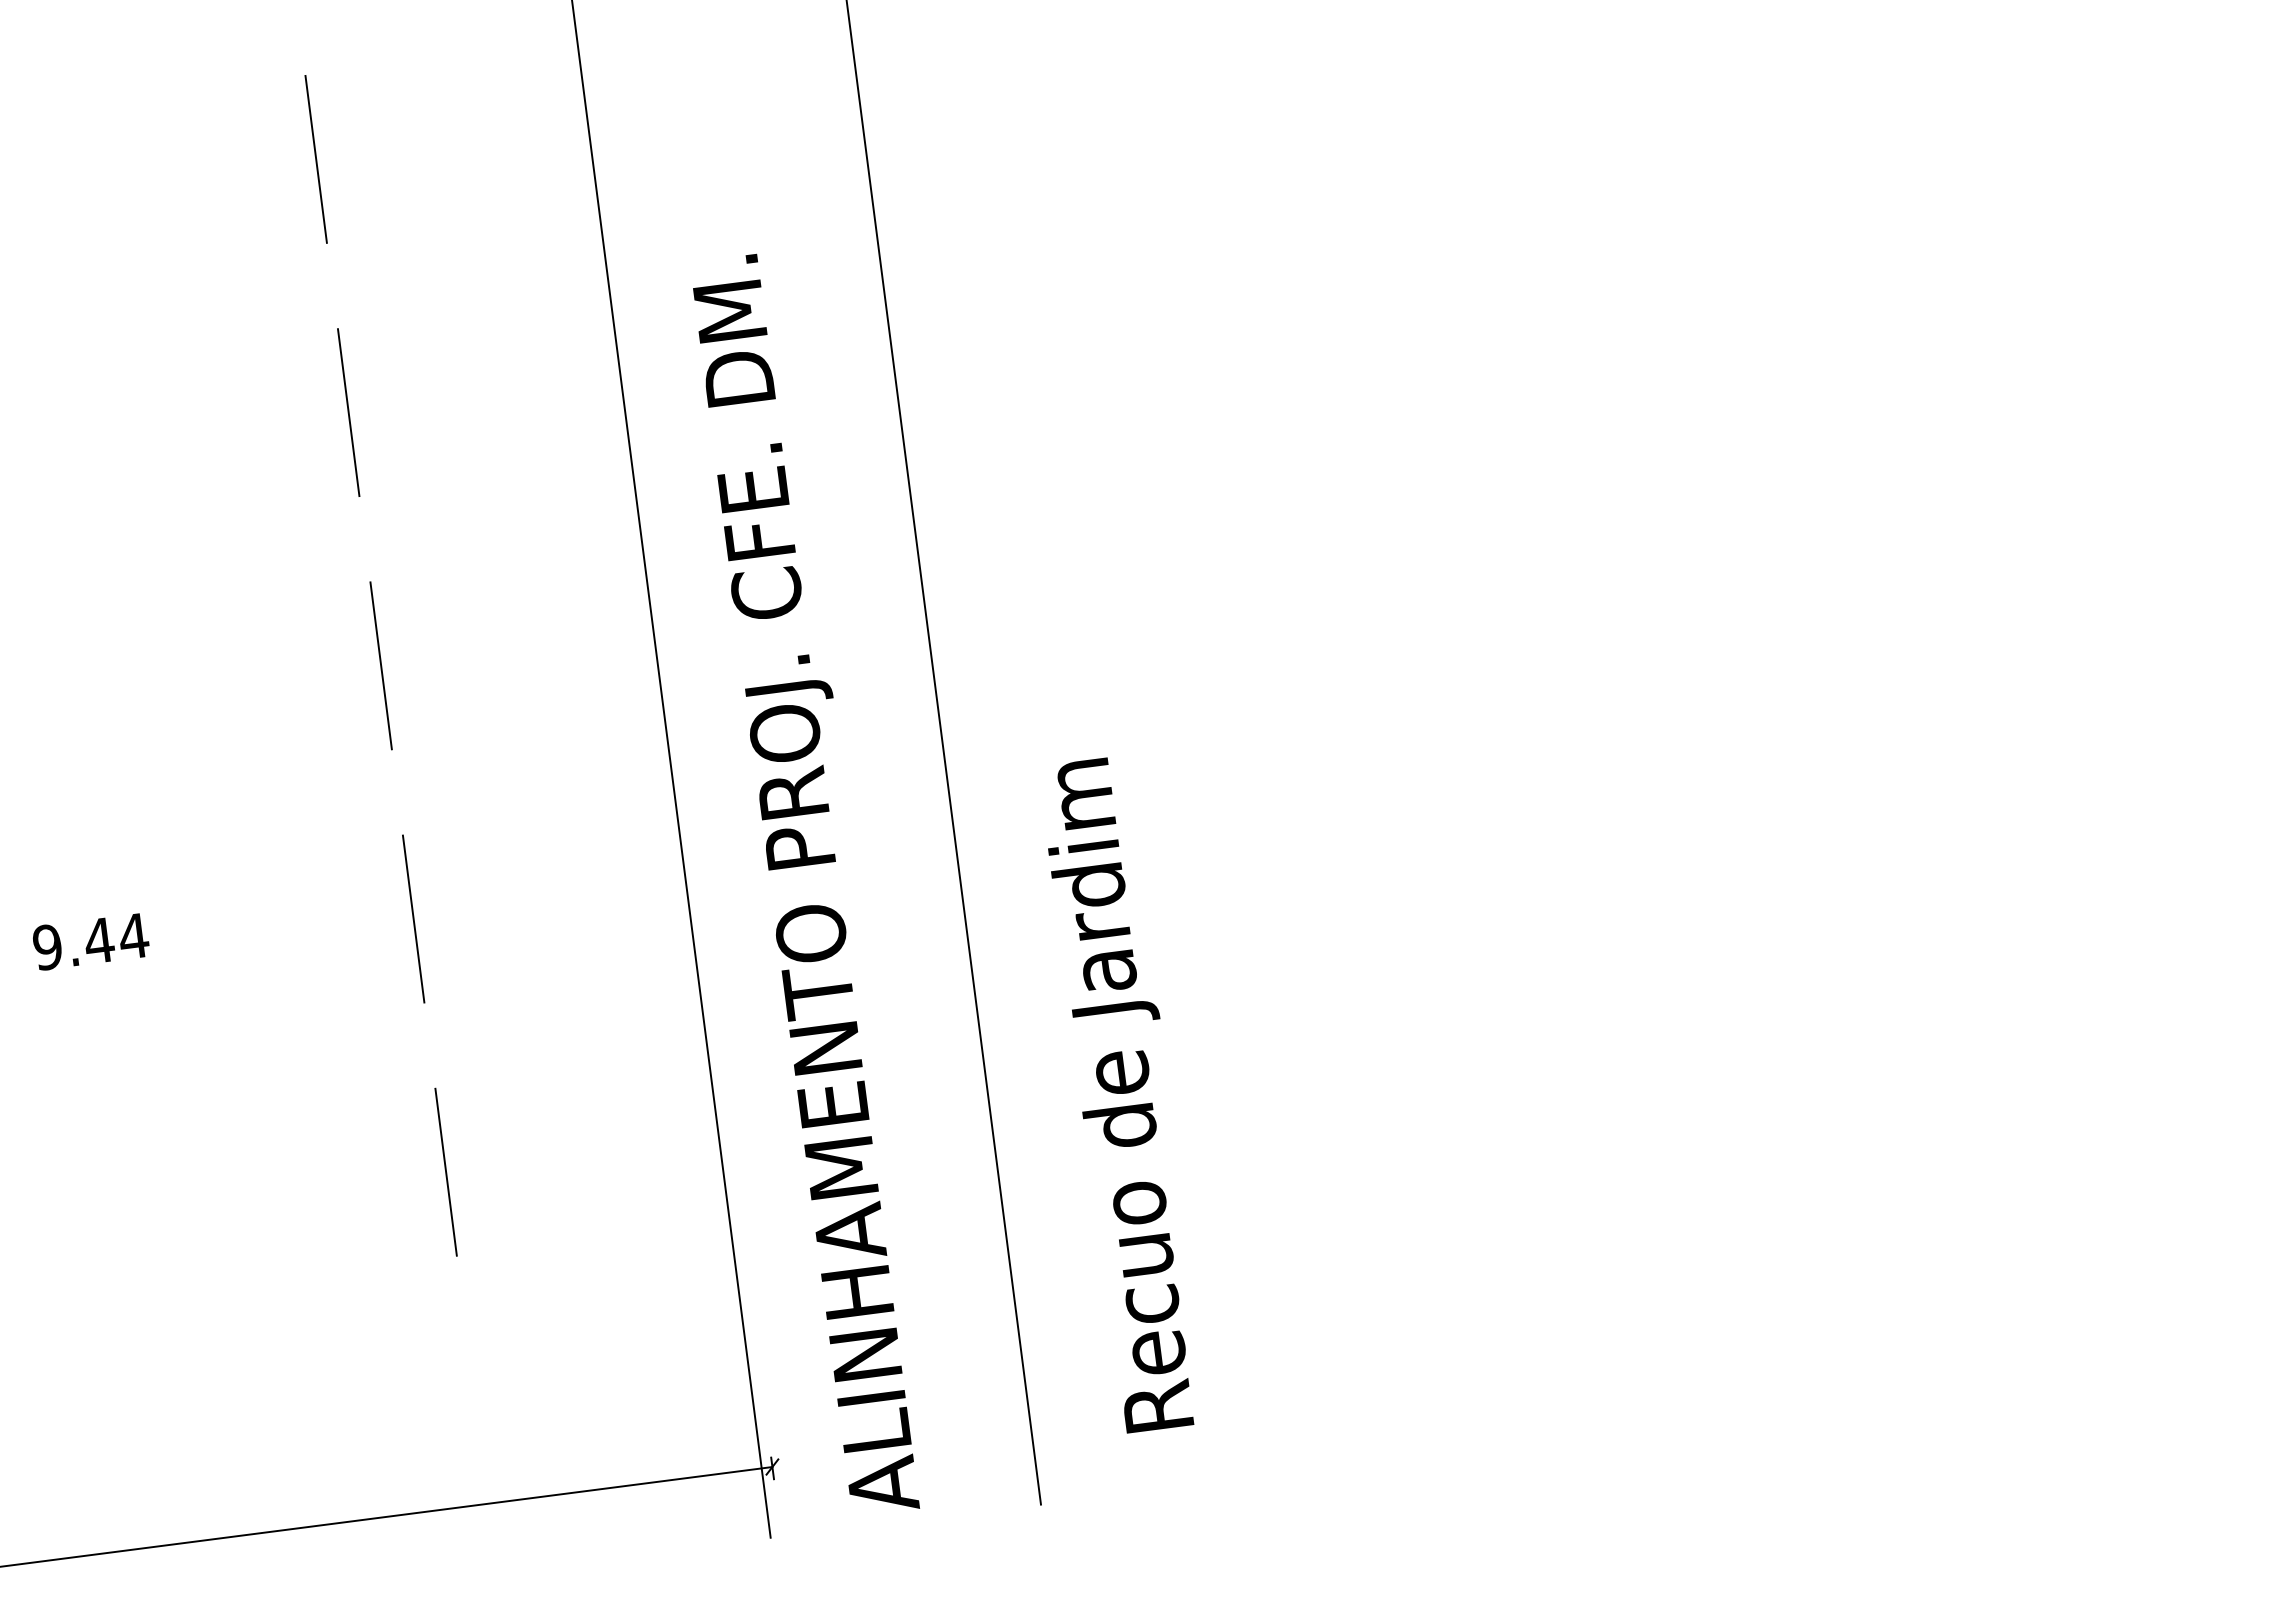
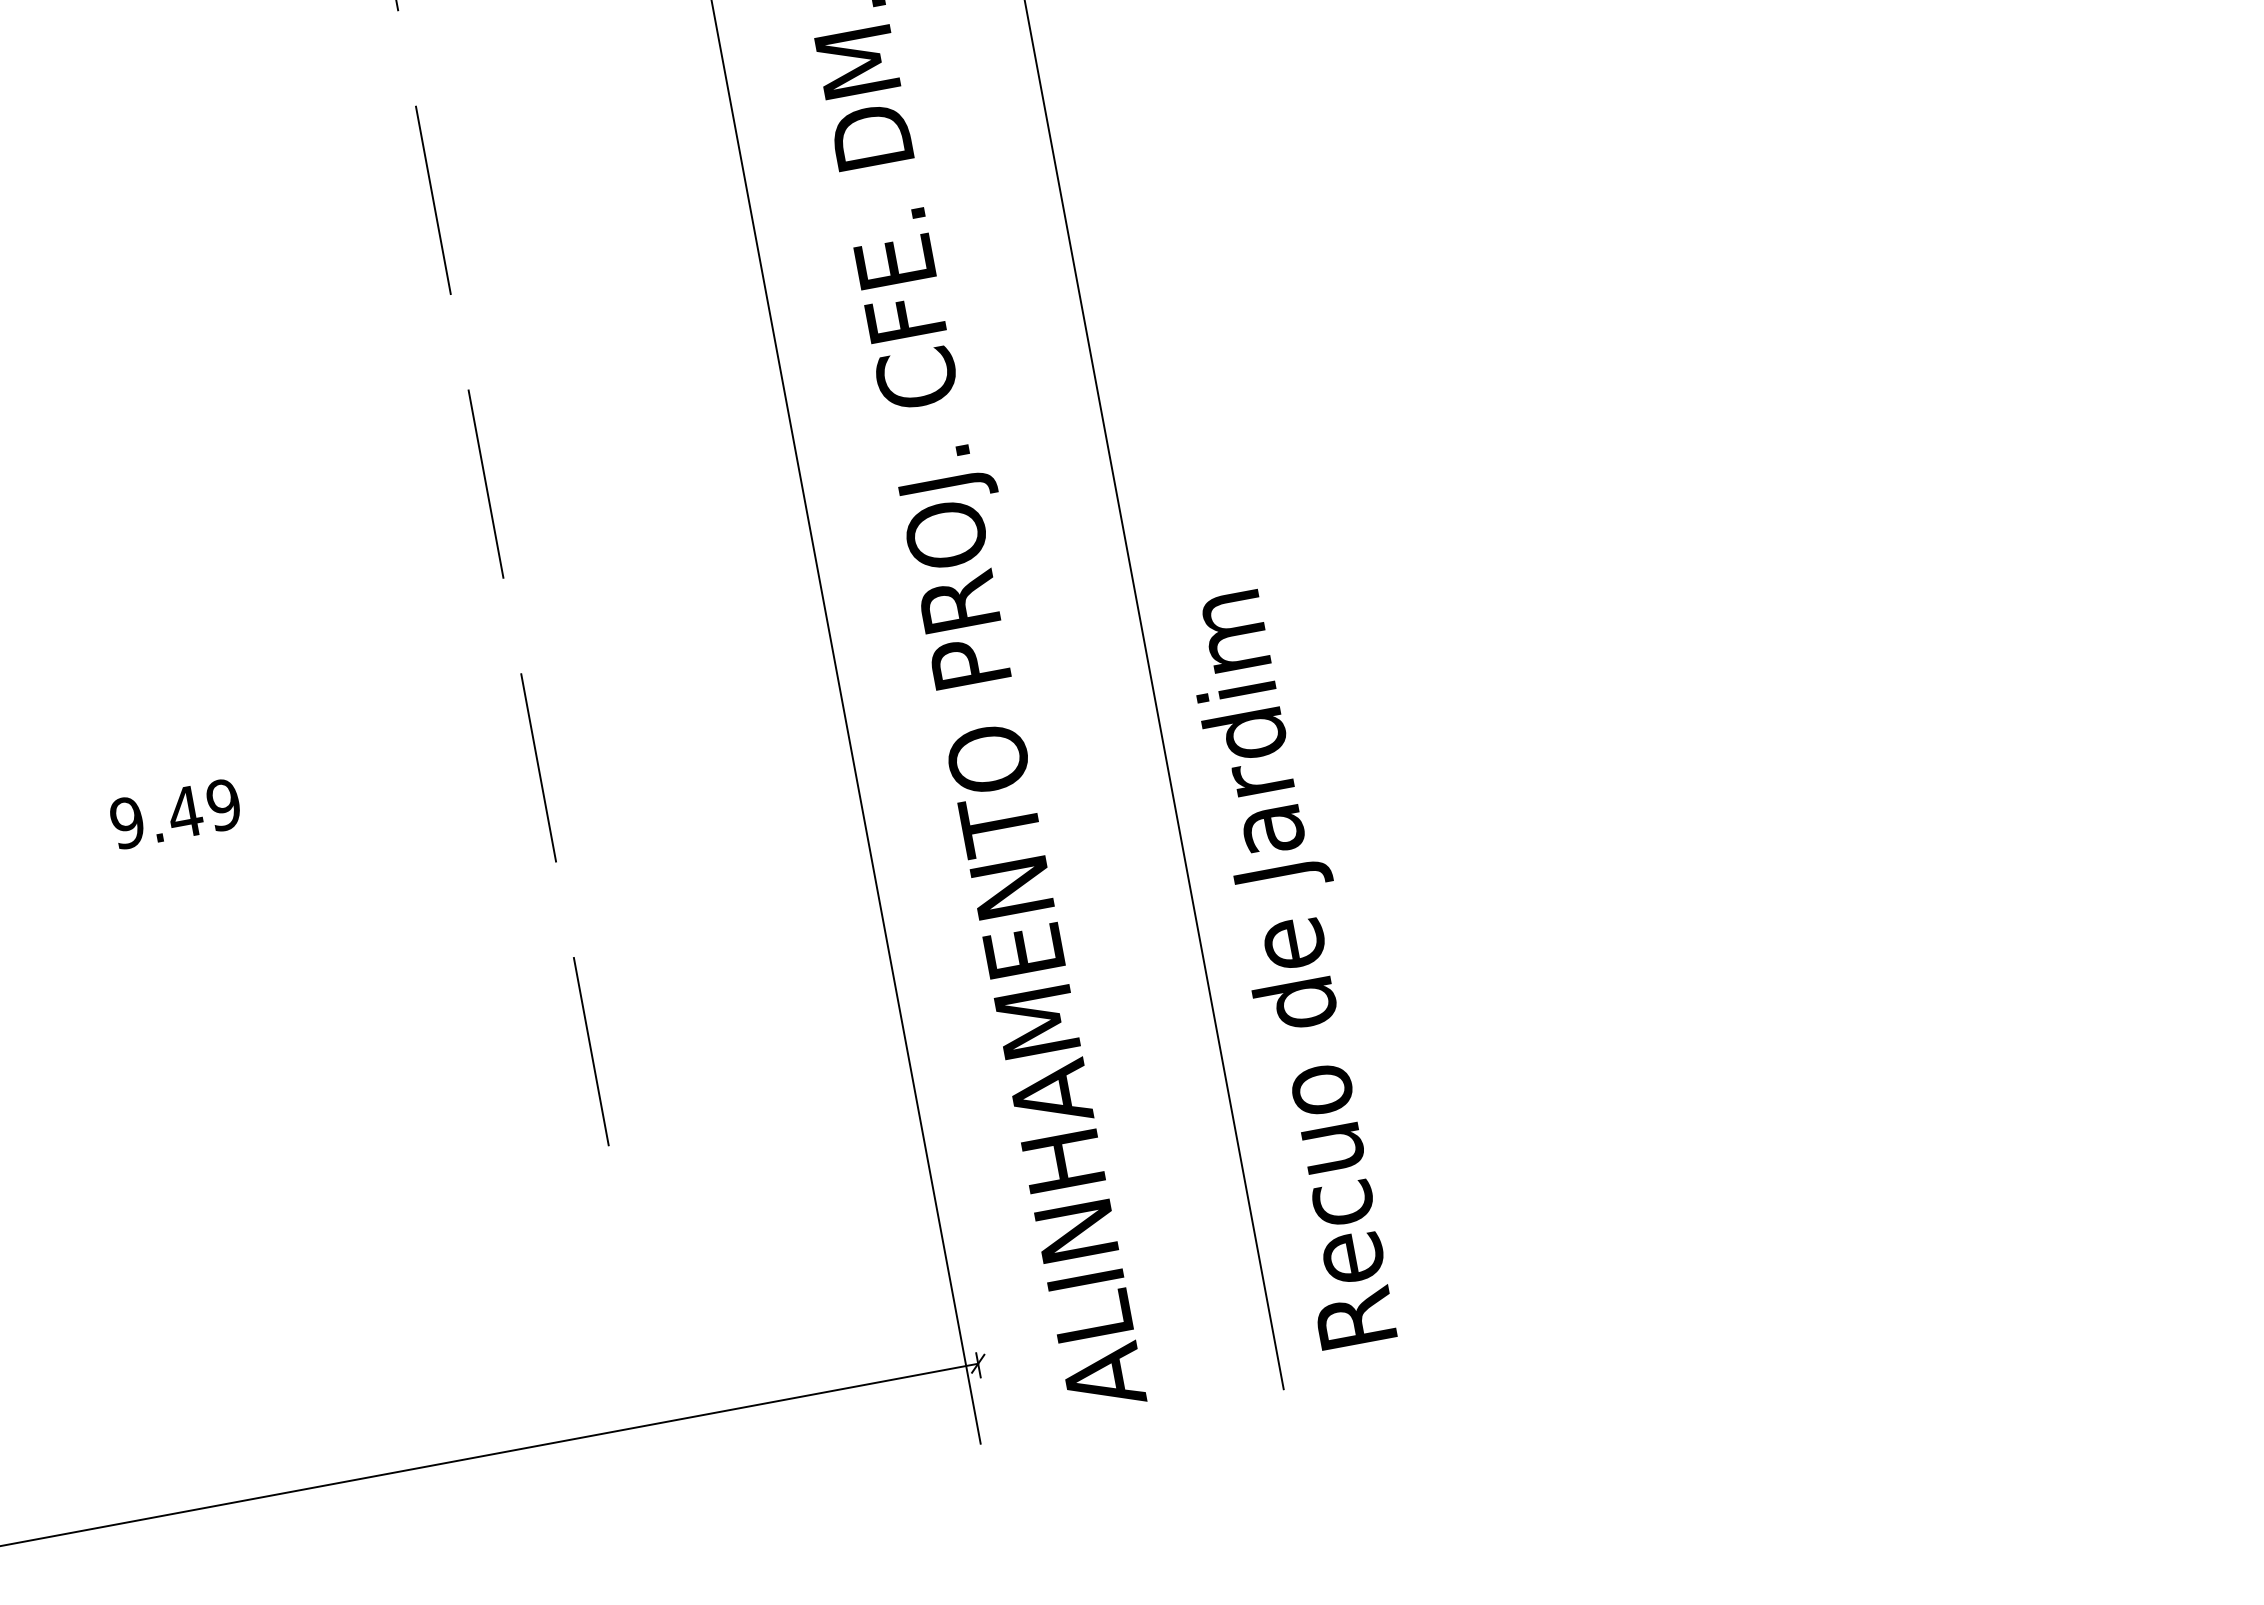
text: (134, 936) -> (224, 805), 9.44 -> 9.49
text: (1121, 1095) -> (1294, 969), moved

